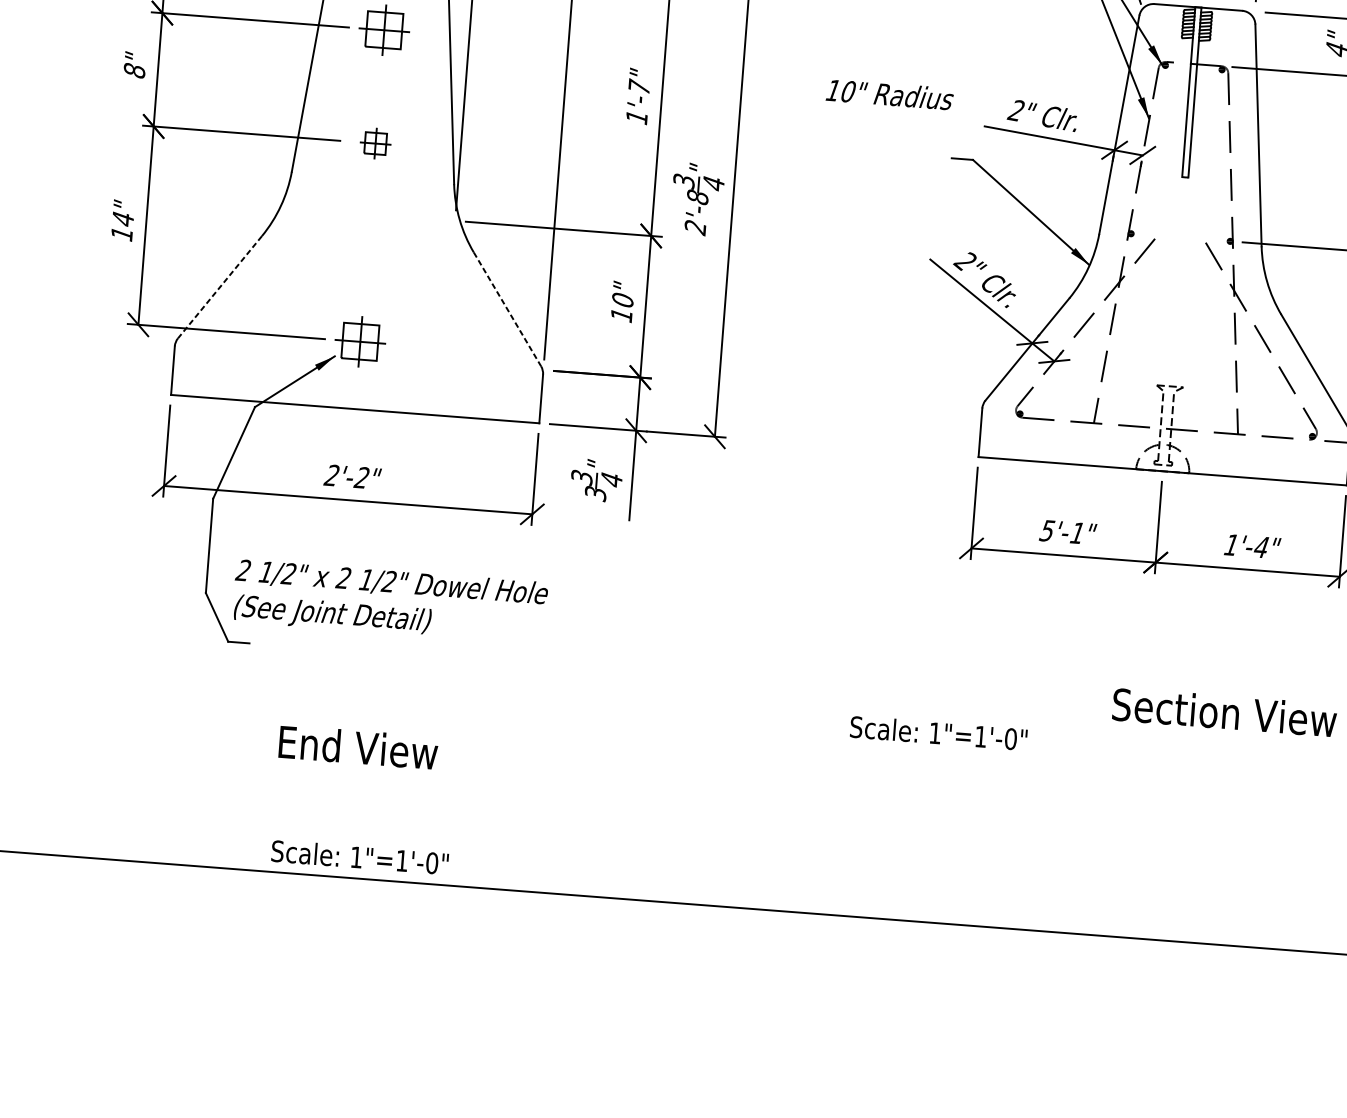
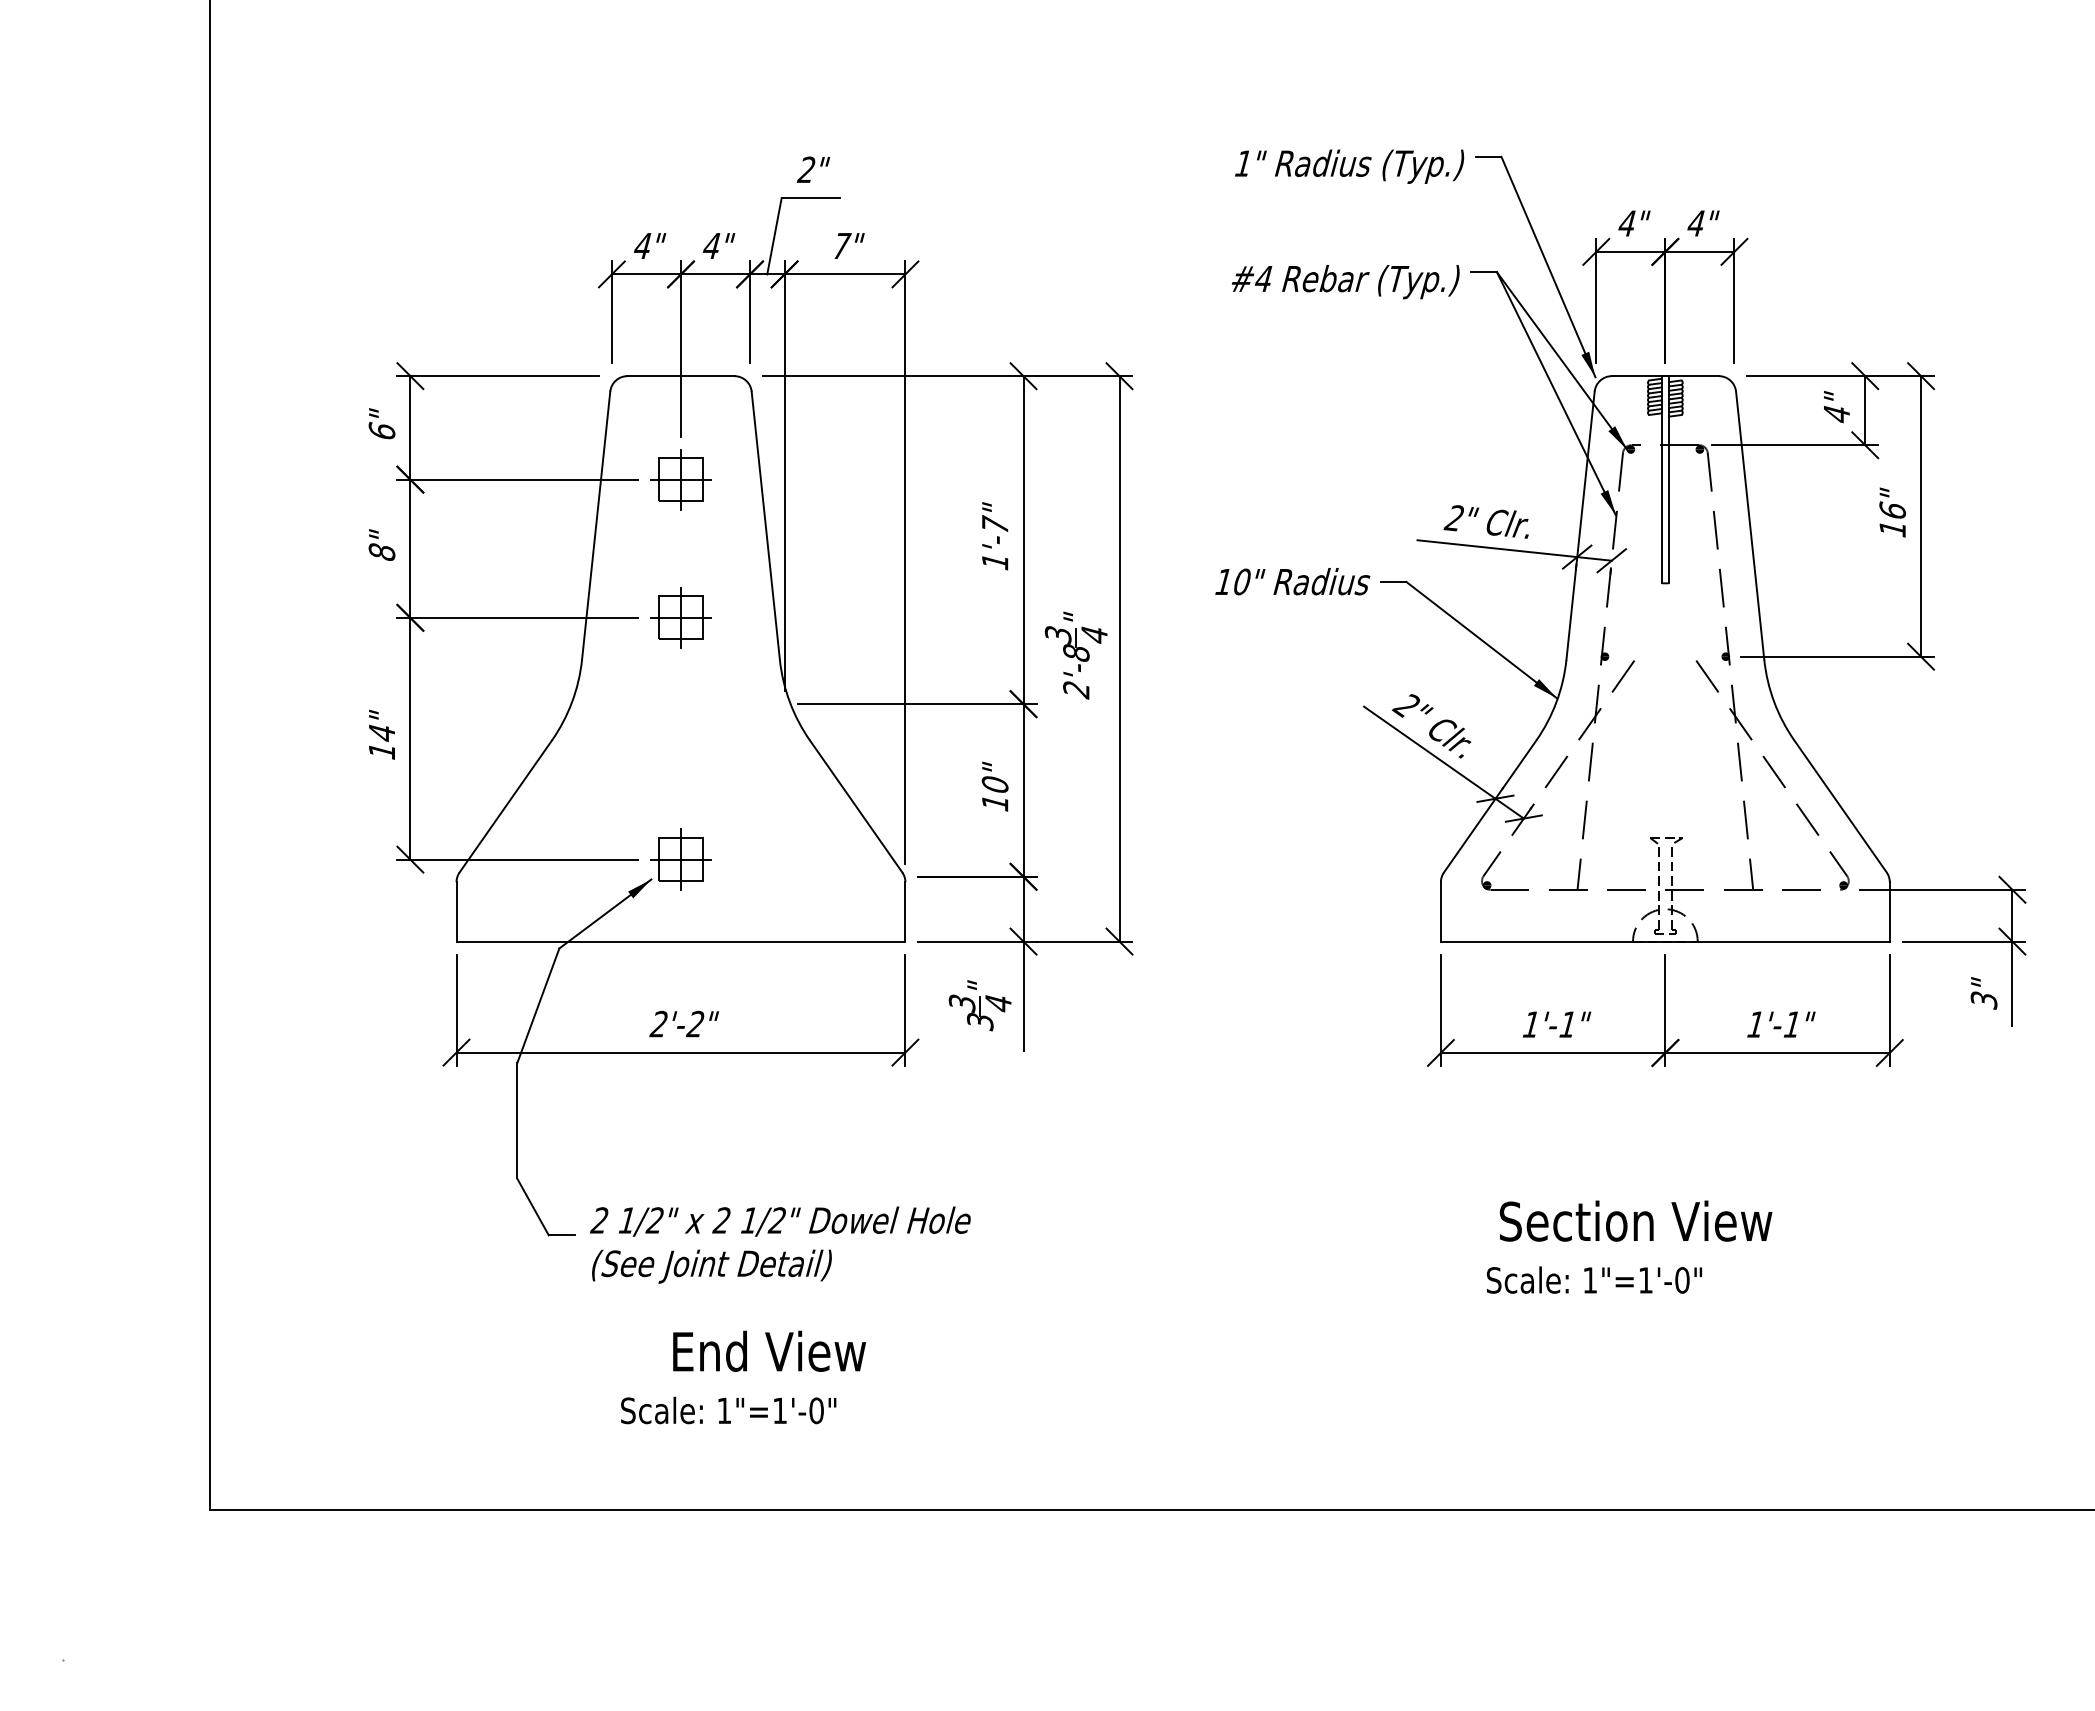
text: (889, 94) -> (1292, 581), moved
part: (375, 143) -> (680, 617), size x1.67
line: (219, 287) -> (505, 806), dashed -> solid
line: (507, 309) -> (856, 806), dashed -> solid
text: (1046, 530) -> (1530, 1024), 5'-1" -> 1'-1"
text: (1260, 547) -> (1791, 1024), 1'-4" -> 1'-1"
text: (390, 601) -> (780, 1244), moved
text: (1224, 711) -> (1635, 1220), moved
text: (938, 732) -> (1593, 1279), moved
text: (358, 746) -> (769, 1350), moved
text: (359, 857) -> (728, 1410), moved

